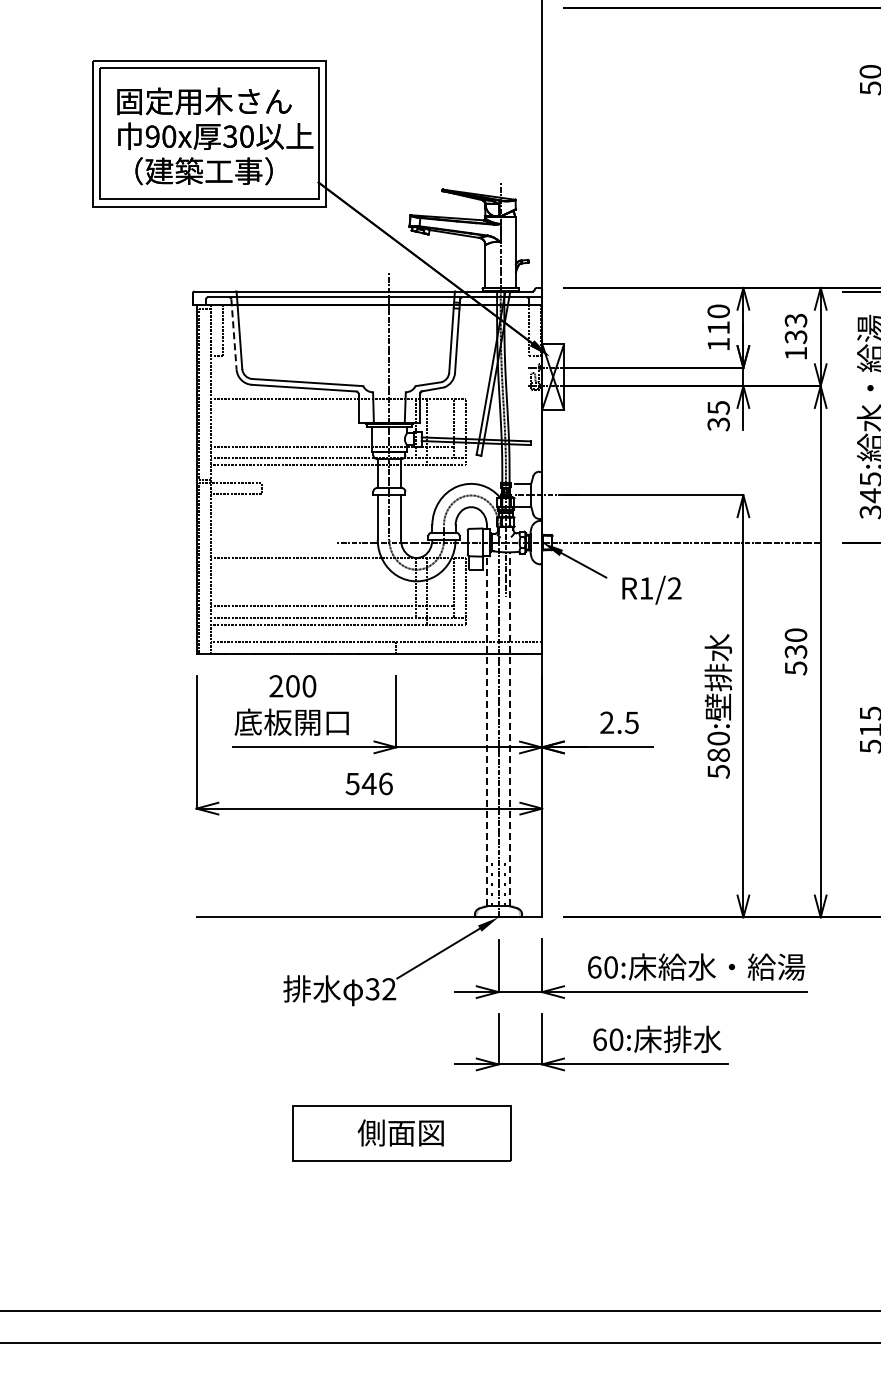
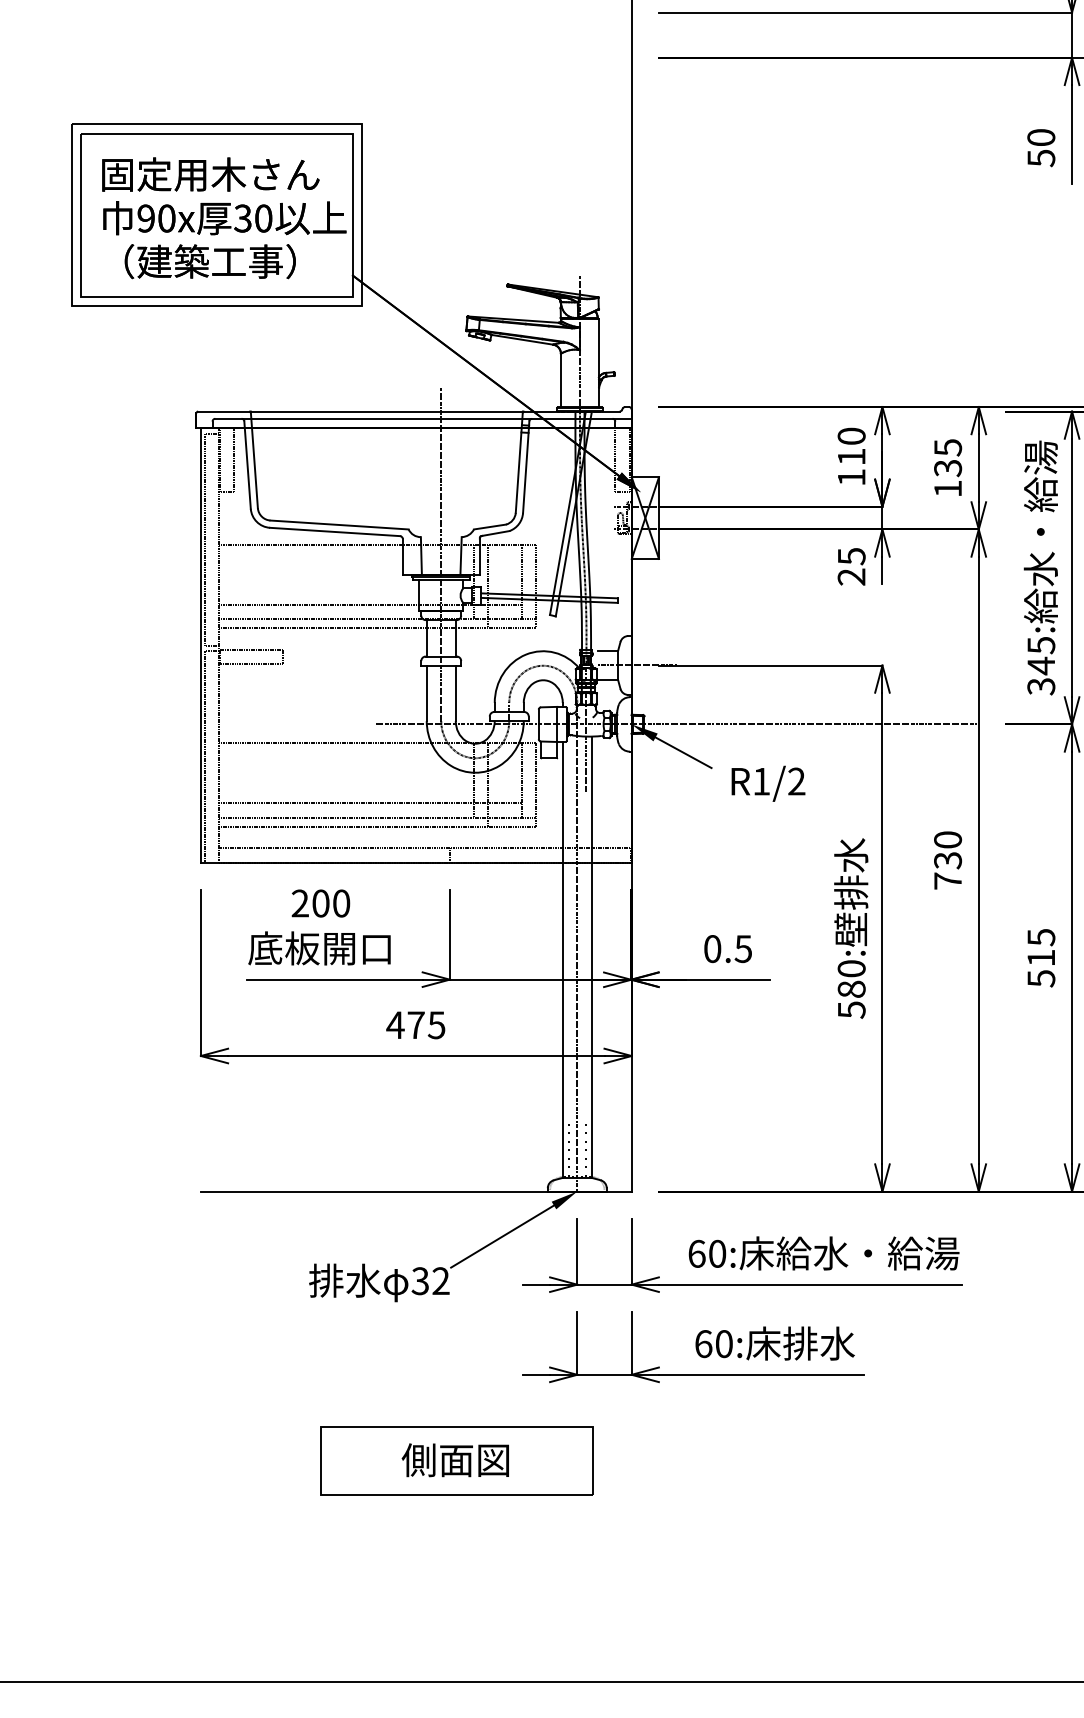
text: (795, 319) -> (947, 446), 133 -> 135
line: (234, 334) -> (248, 465), dashed -> solid
text: (718, 424) -> (851, 577), 35 -> 25
text: (796, 668) -> (948, 881), 530 -> 730
text: (606, 722) -> (711, 948), 2.5 -> 0.5
line: (510, 728) -> (592, 956), dashed -> solid
line: (486, 730) -> (562, 958), dashed -> solid
text: (368, 783) -> (415, 1024), 546 -> 475

